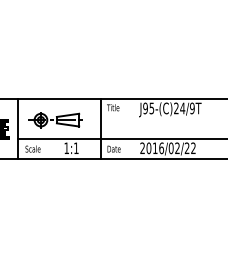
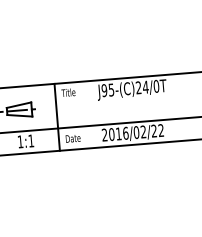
text: (192, 108) -> (156, 86), J95-(C)24/9T -> J95-(C)24/0T

